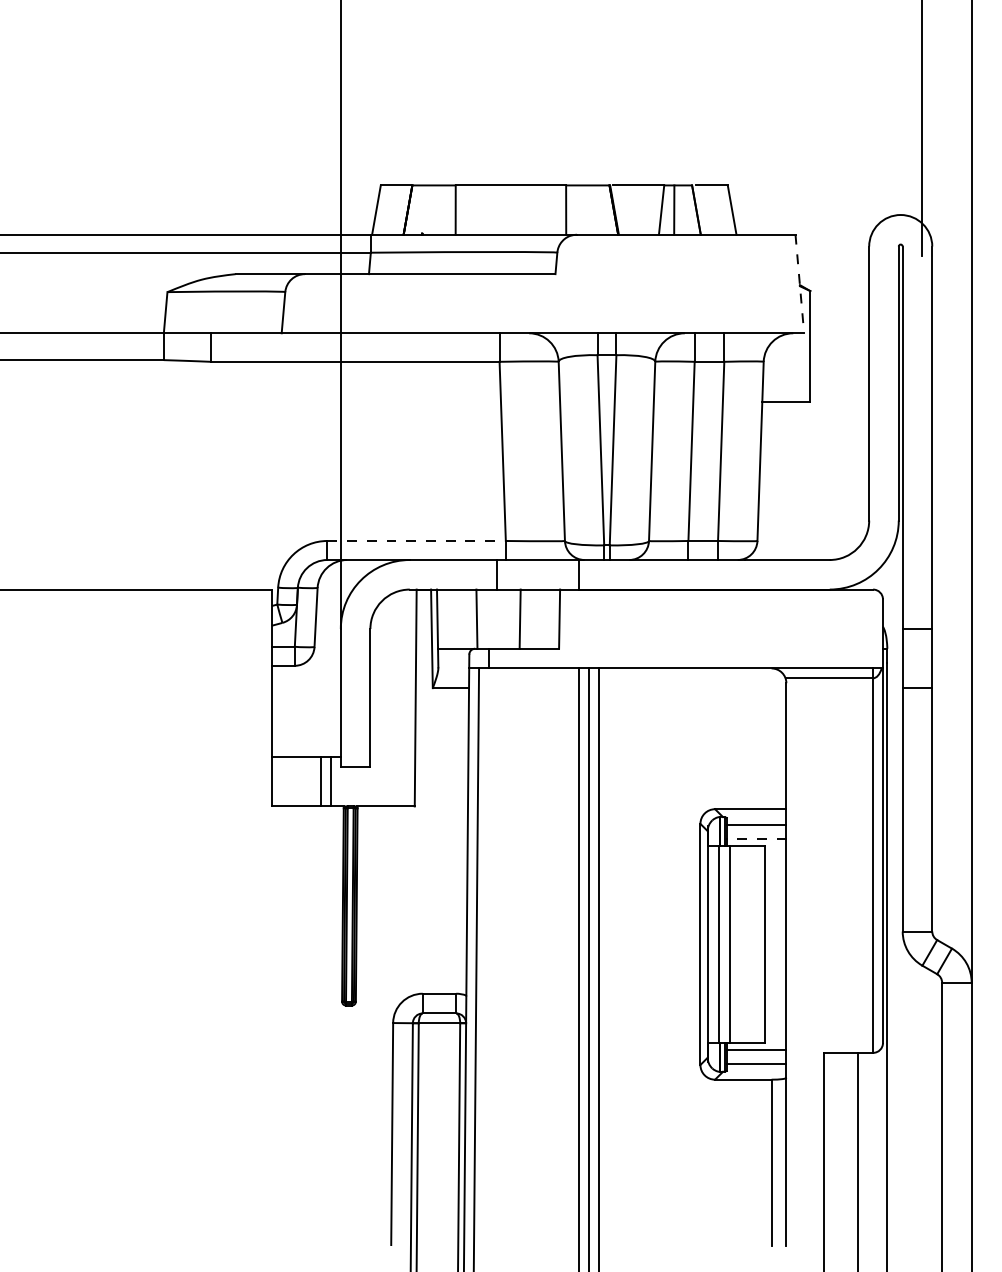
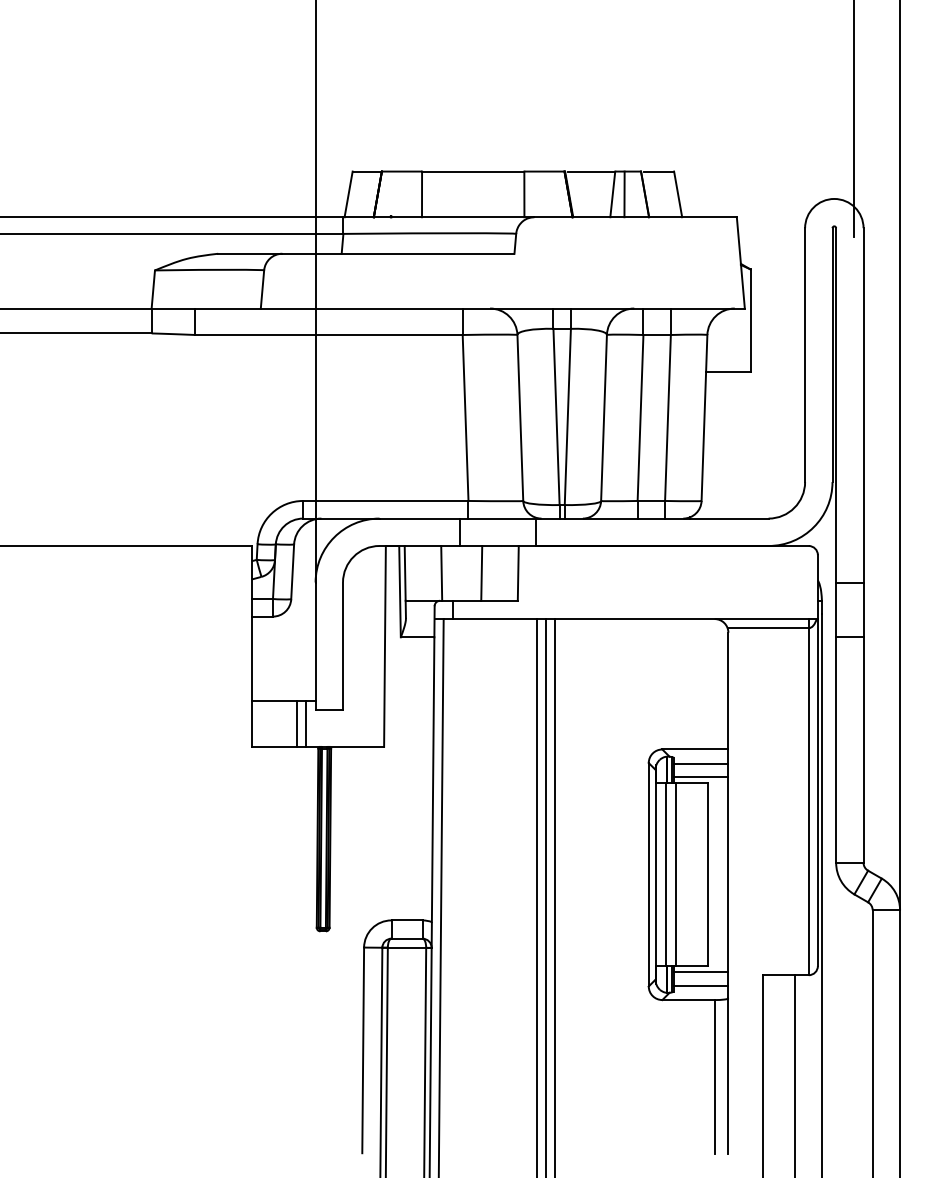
line: (799, 283) -> (740, 262), dashed -> solid
line: (416, 540) -> (385, 500), dashed -> solid
line: (756, 839) -> (700, 777), dashed -> solid

